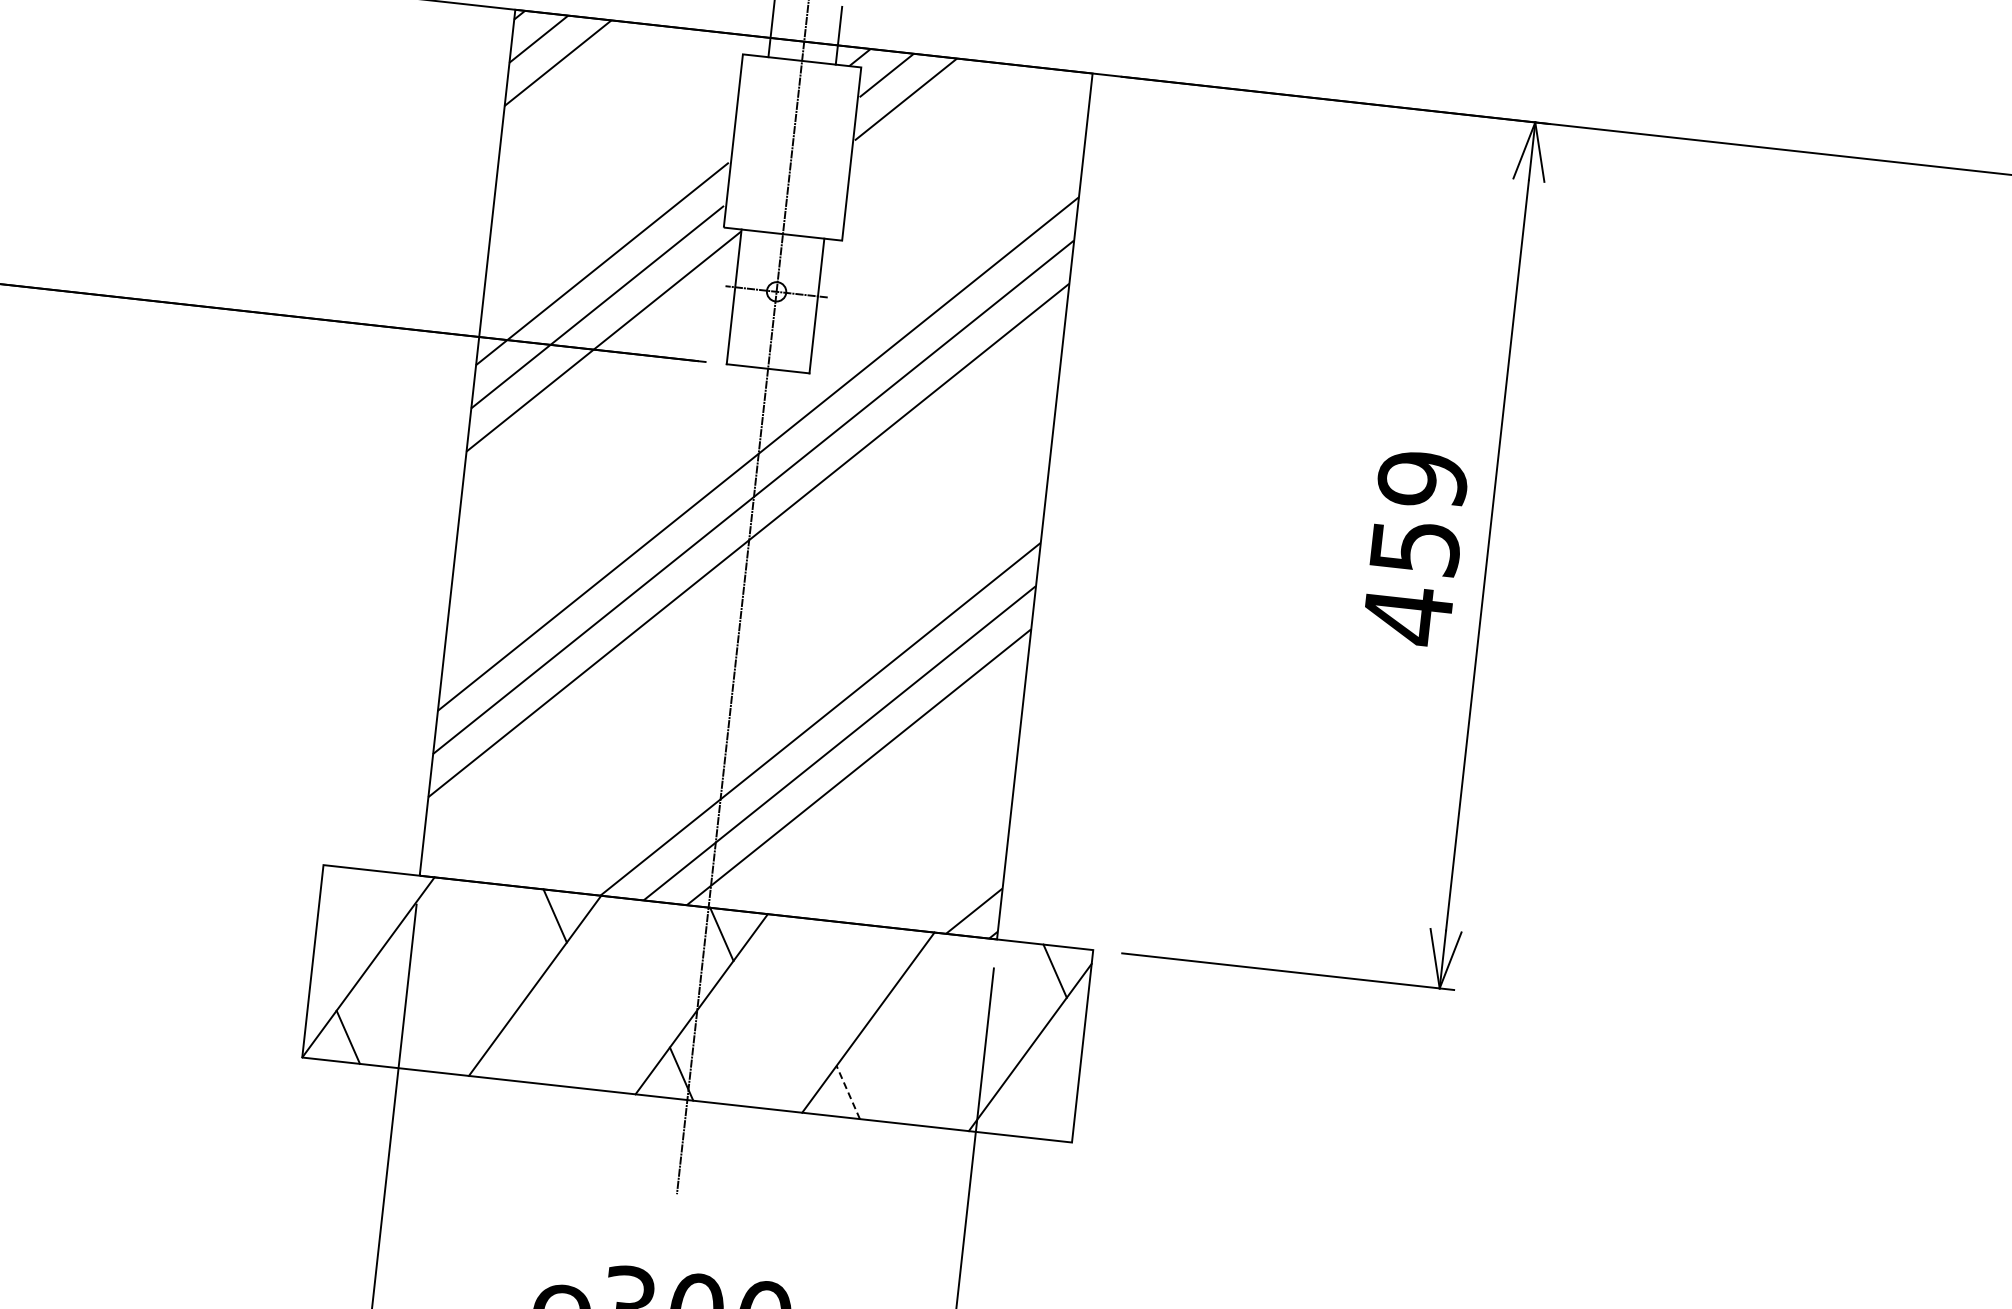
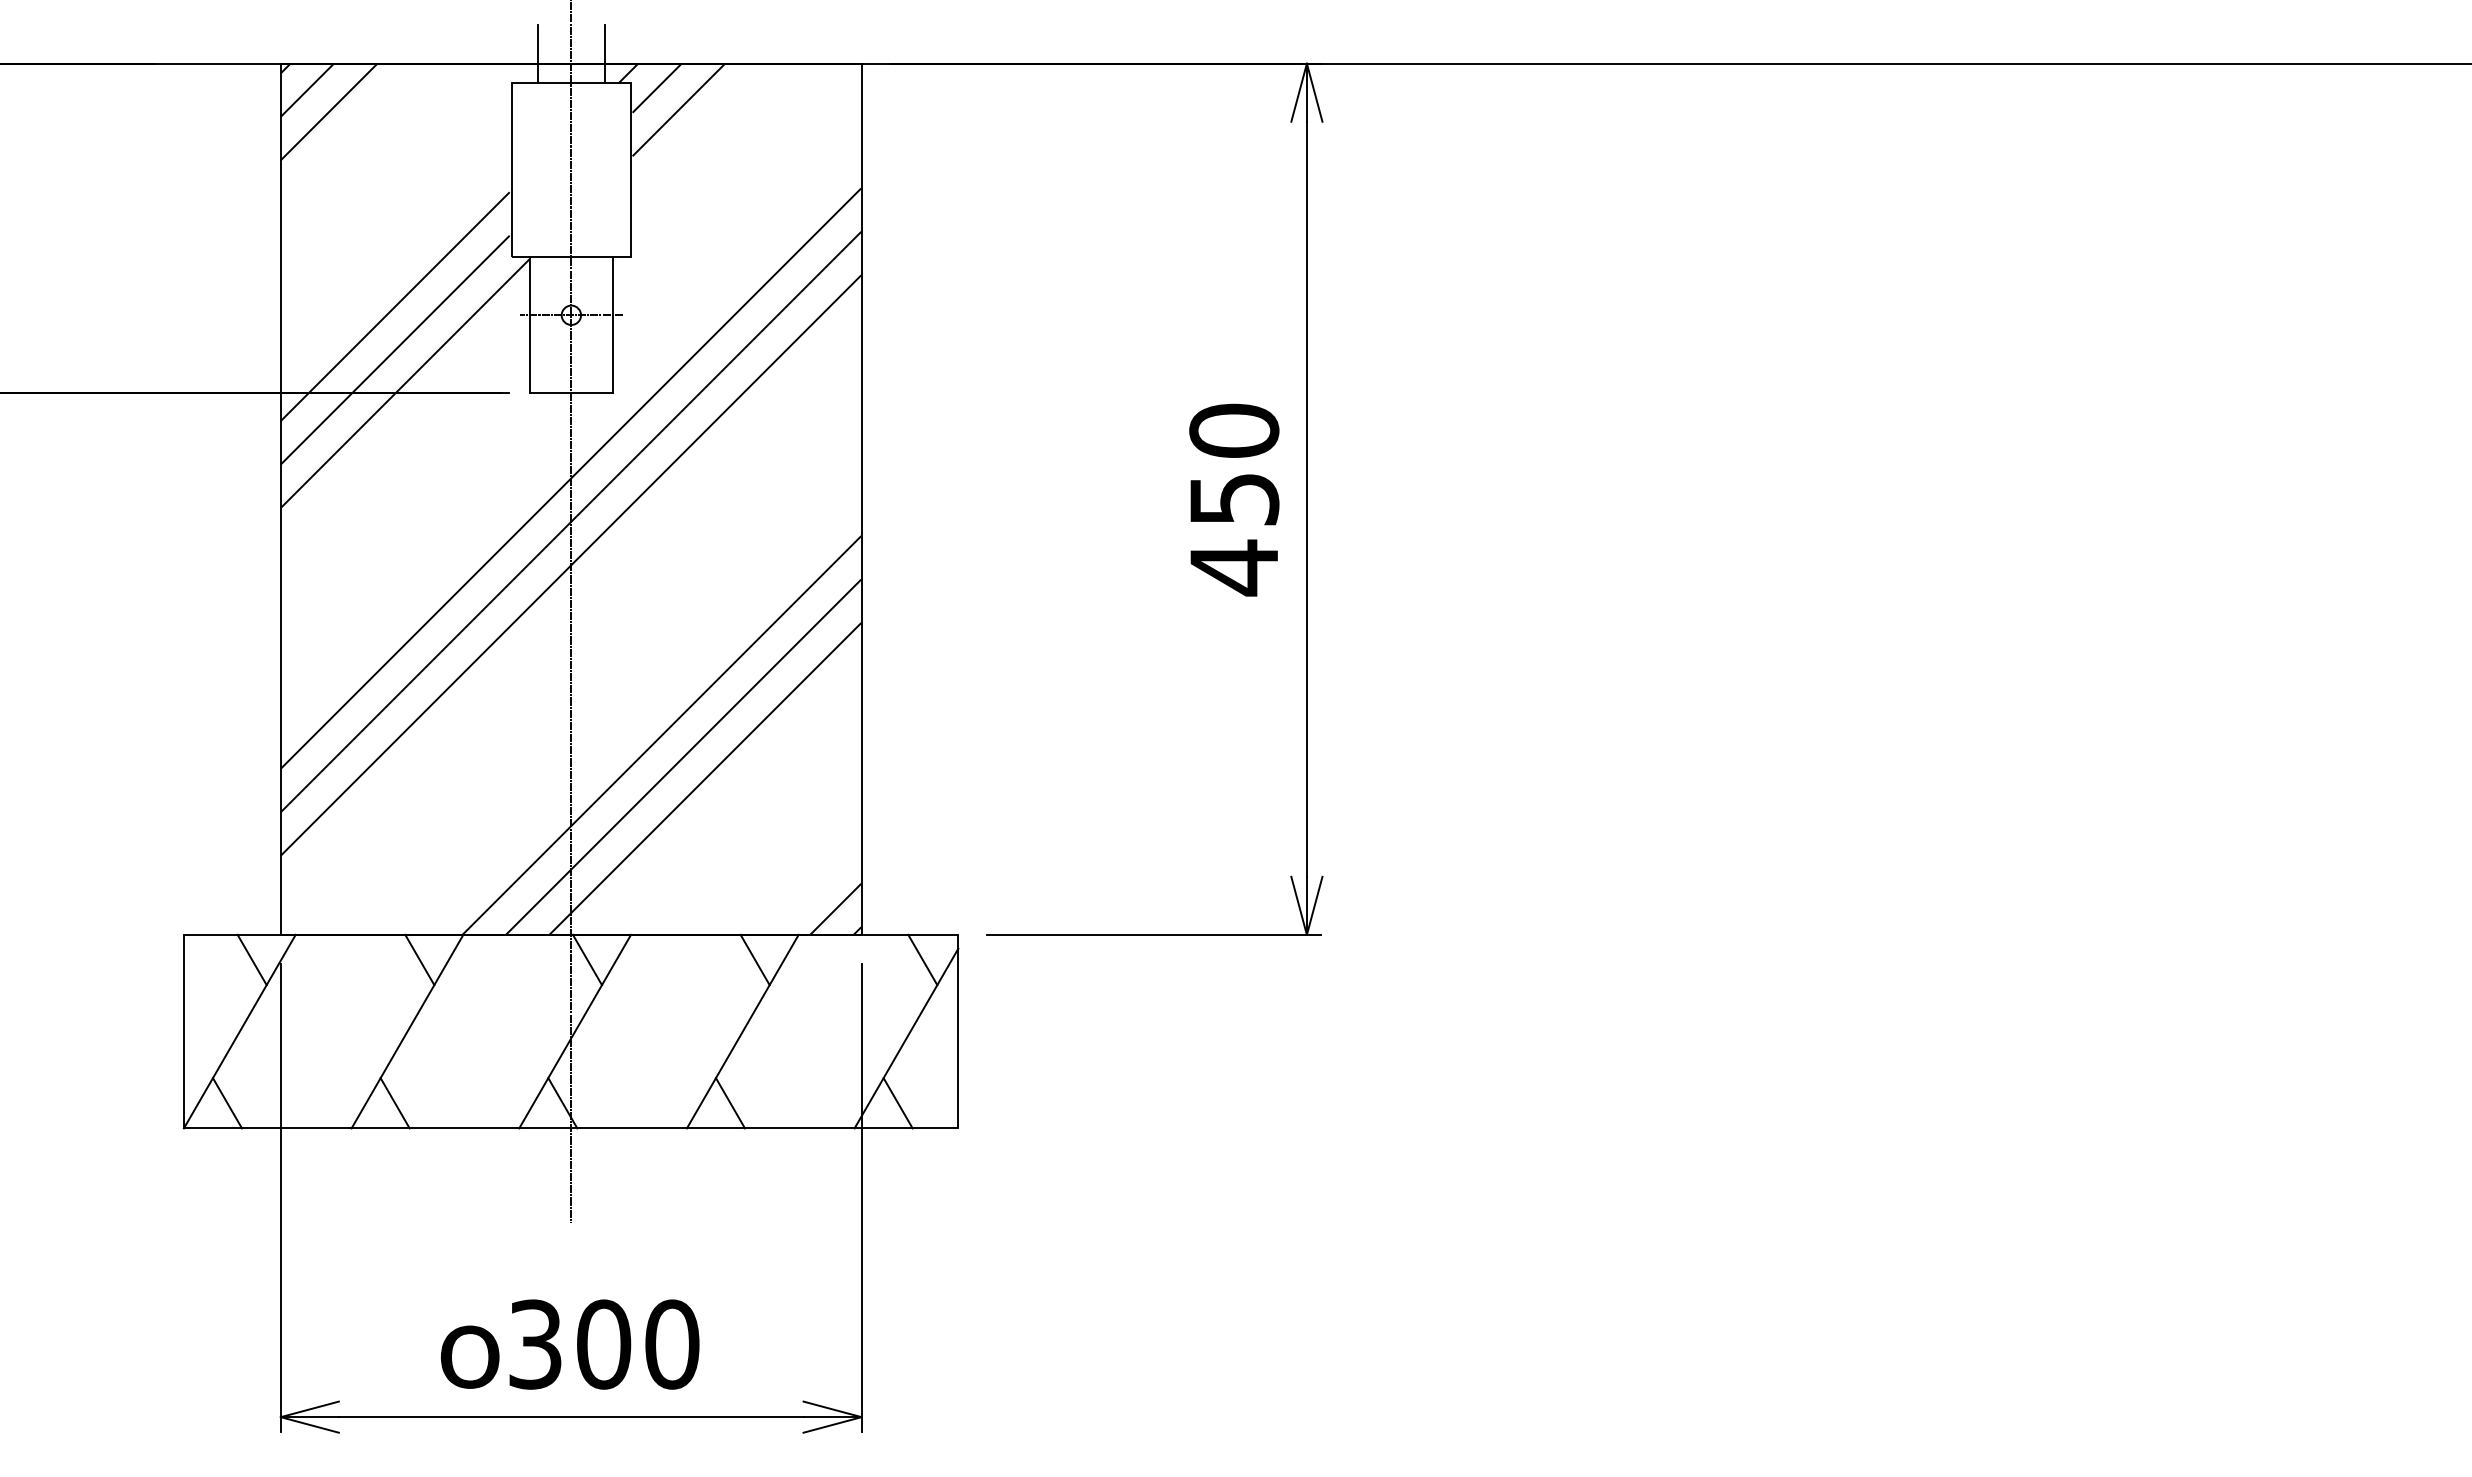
text: (1423, 479) -> (1234, 430), 459 -> 450
line: (387, 897) -> (251, 959), added
line: (887, 952) -> (754, 959), added
line: (514, 1055) -> (394, 1103), added
line: (848, 1091) -> (730, 1102), dashed -> solid
line: (1014, 1111) -> (897, 1103), added

